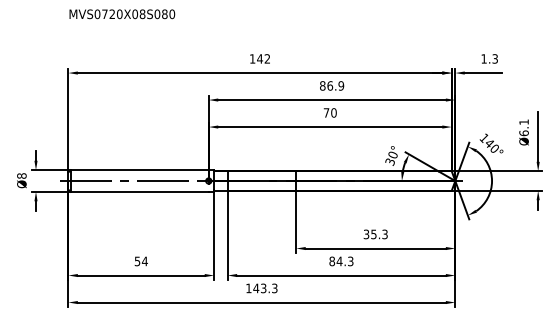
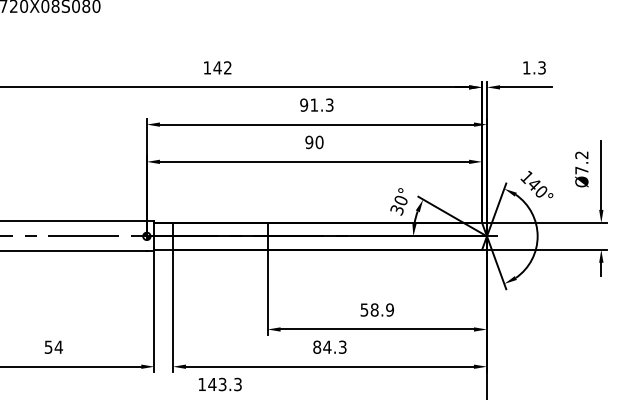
text: (331, 85) -> (316, 104), 86.9 -> 91.3
text: (326, 112) -> (309, 141), 70 -> 90
text: (523, 127) -> (581, 162), Ø6.1 -> Ø7.2
text: (375, 234) -> (376, 310), 35.3 -> 58.9

